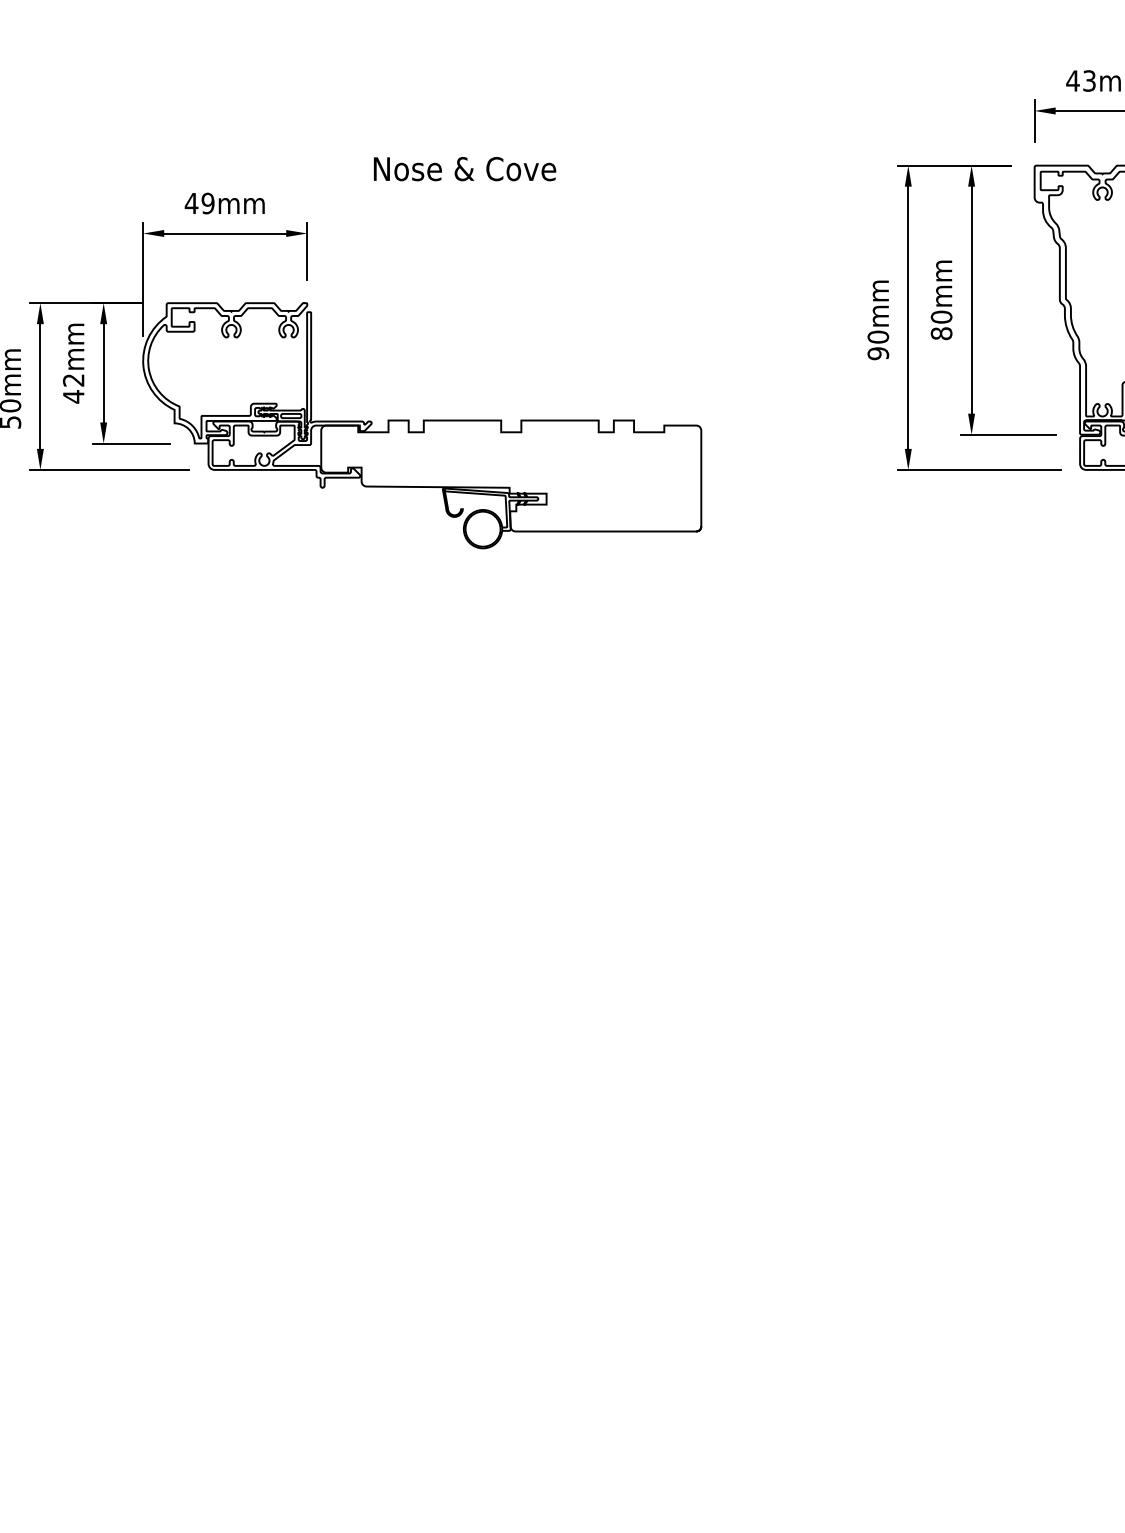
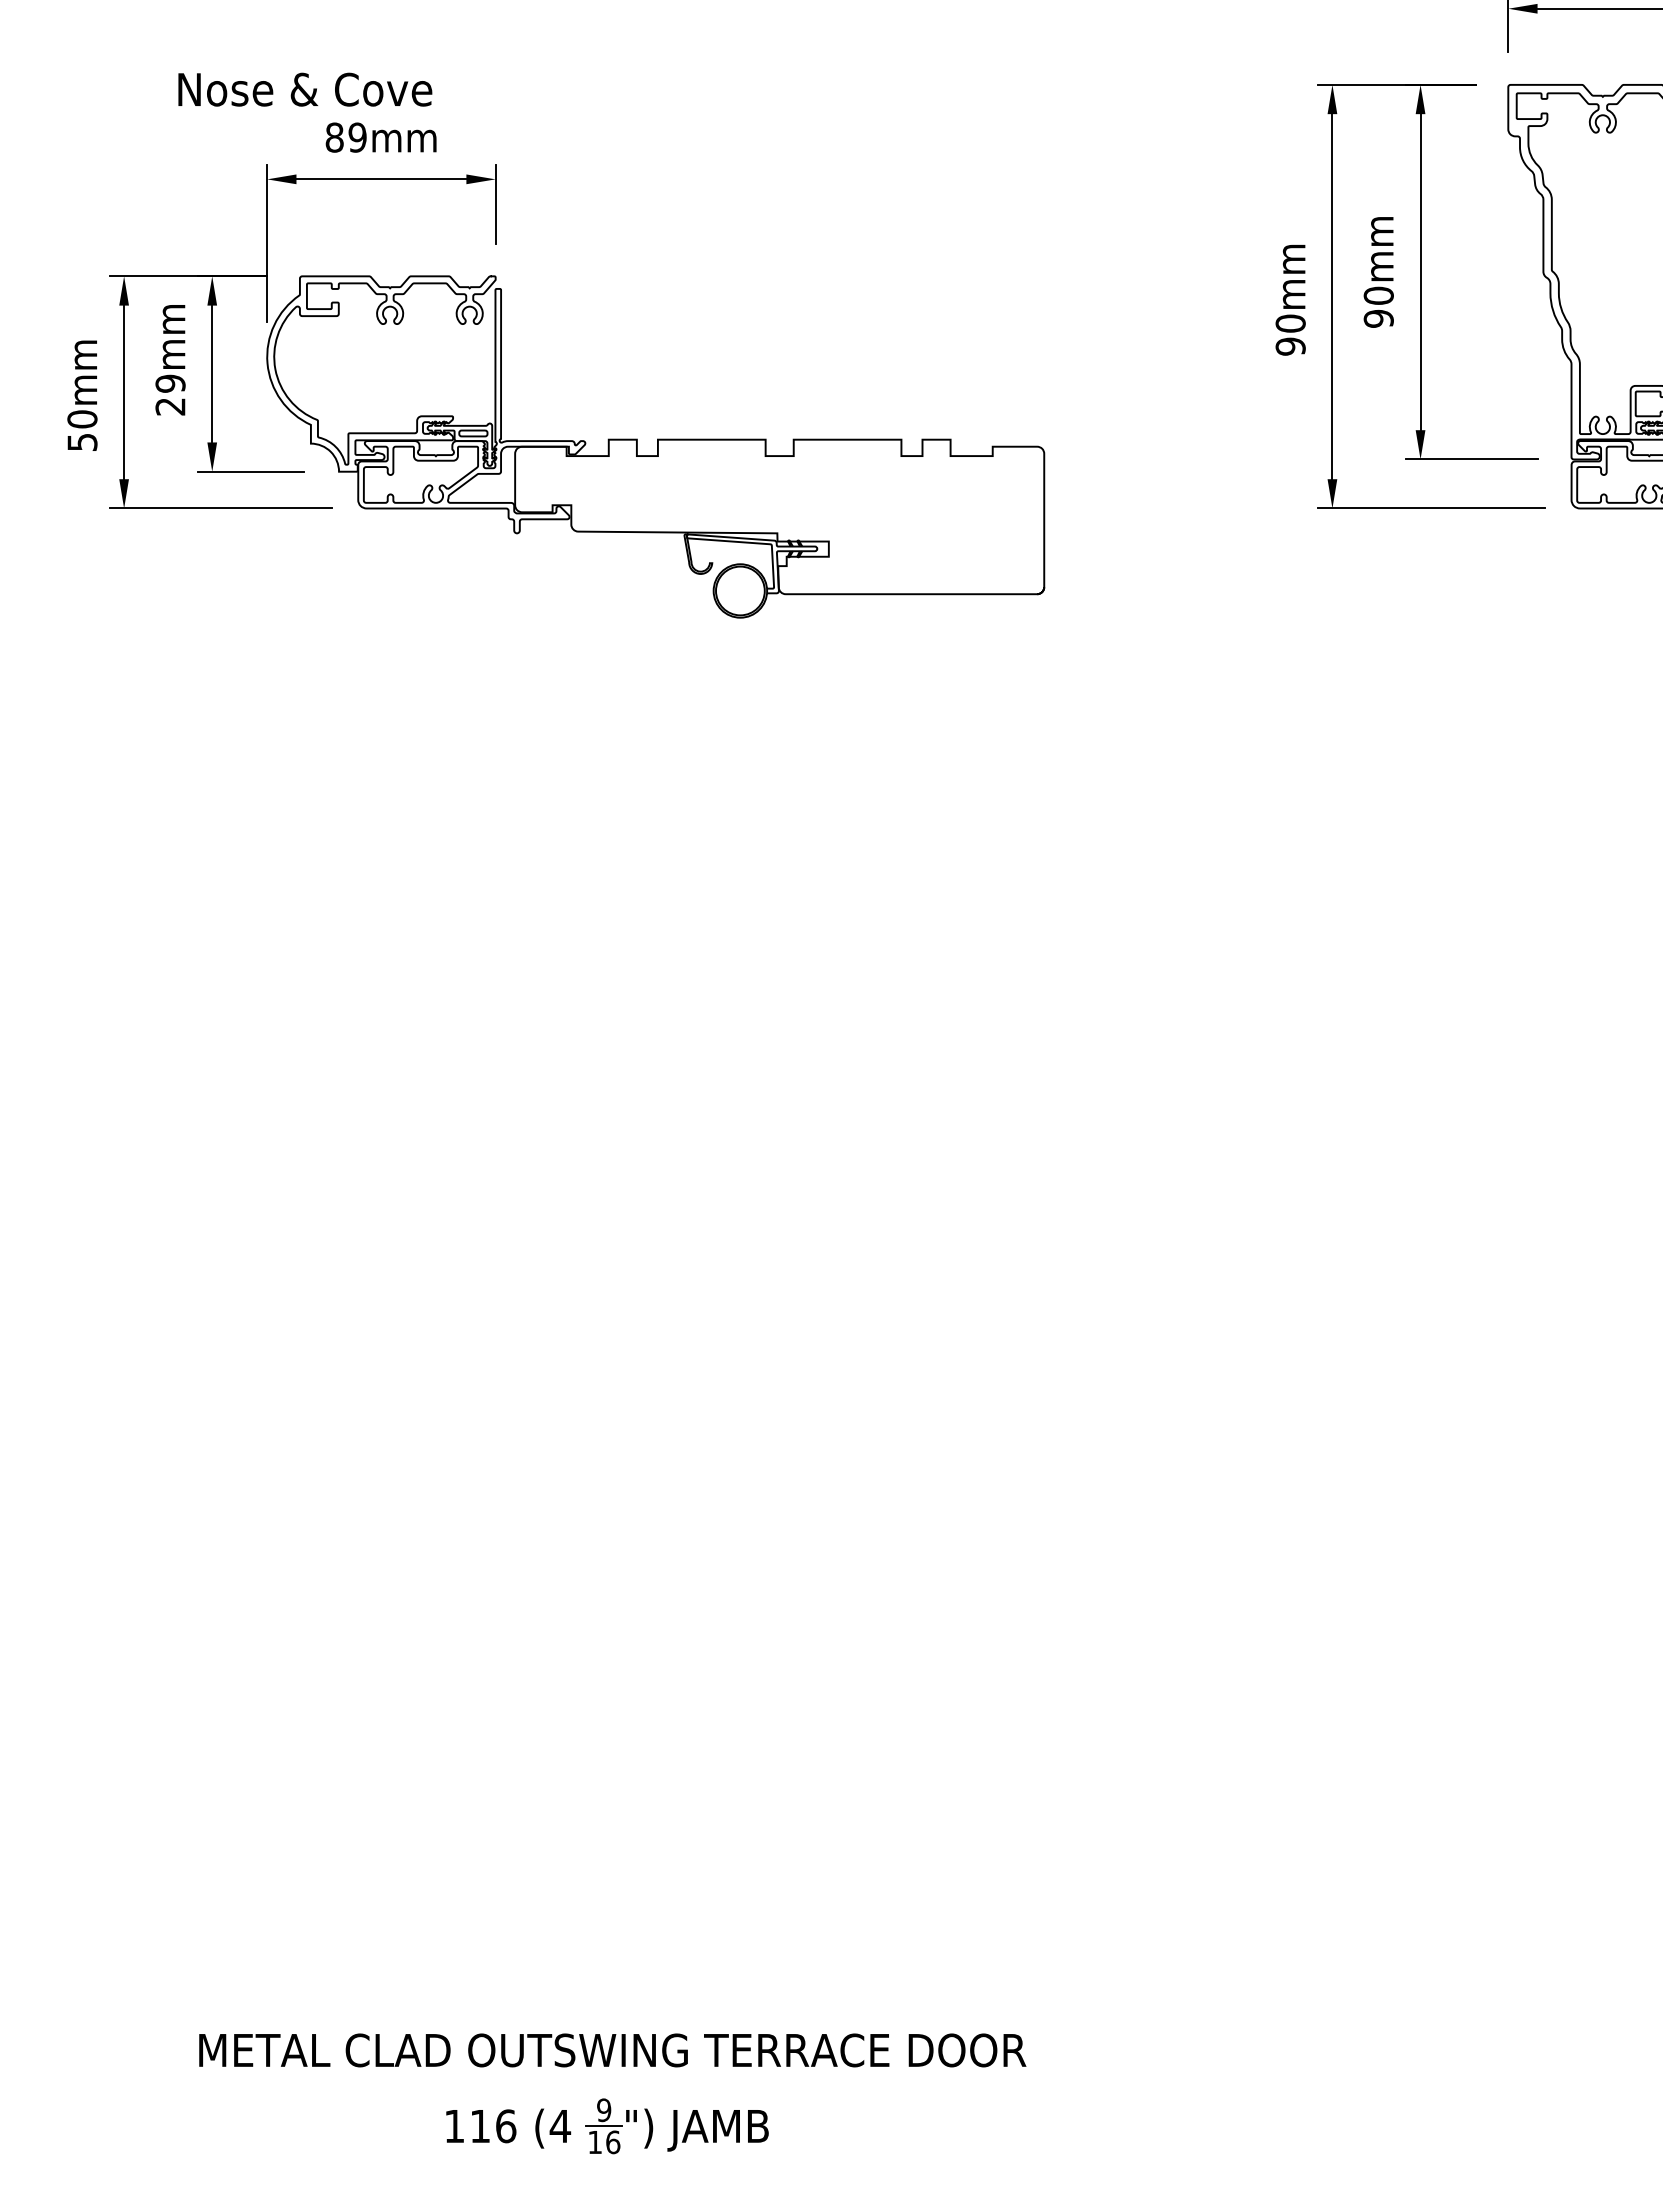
text: (465, 168) -> (305, 89), moved
text: (191, 203) -> (334, 137), 49mm -> 89mm
text: (941, 333) -> (1378, 318), 80mm -> 90mm
text: (73, 388) -> (170, 395), 42mm -> 29mm

